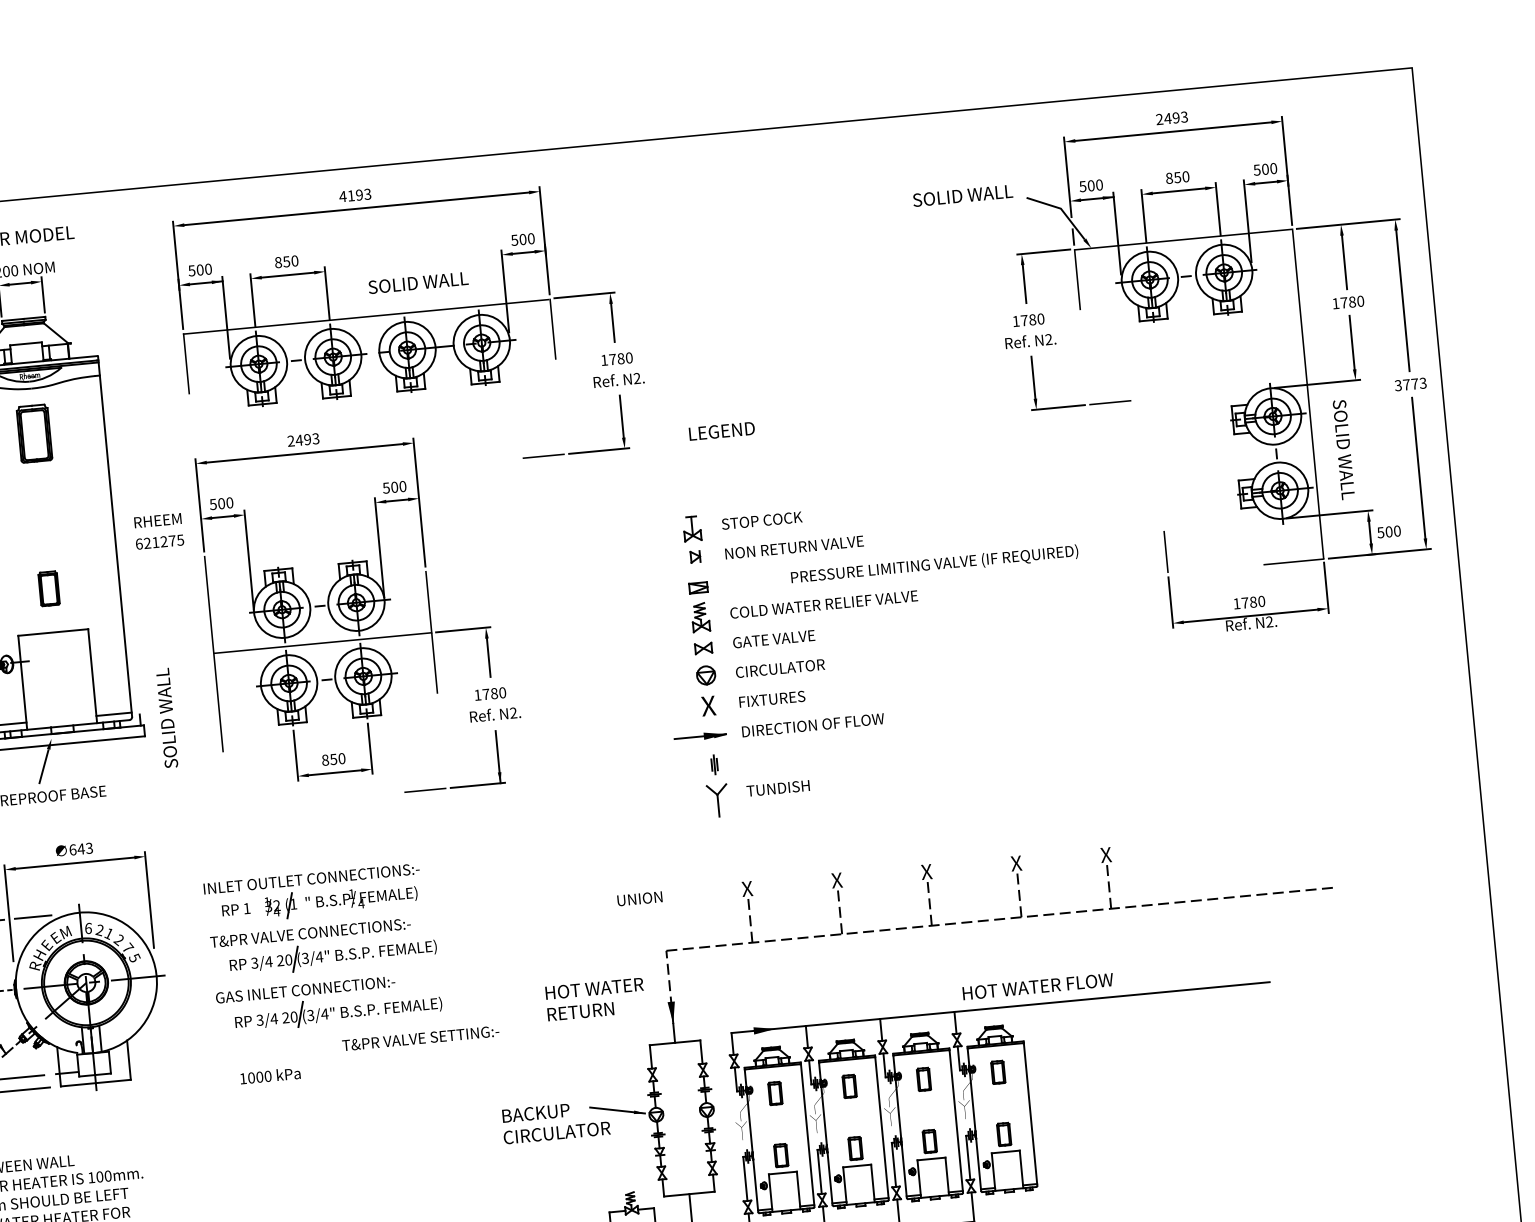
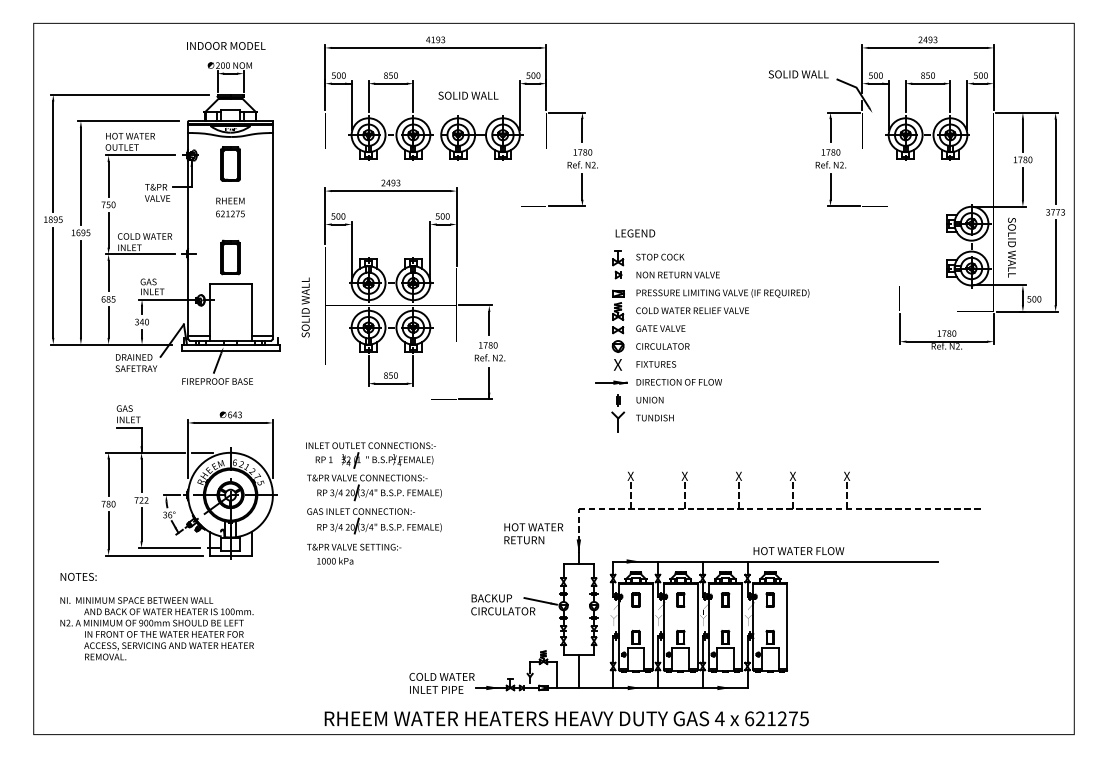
text: (722, 431) -> (635, 233), moved
text: (159, 531) -> (230, 207), moved
text: (933, 565) -> (722, 293), moved
part: (49, 588) -> (230, 257), size x1.67
text: (166, 718) -> (305, 307), moved
text: (638, 897) -> (649, 399), moved
text: (421, 1037) -> (354, 546), moved

